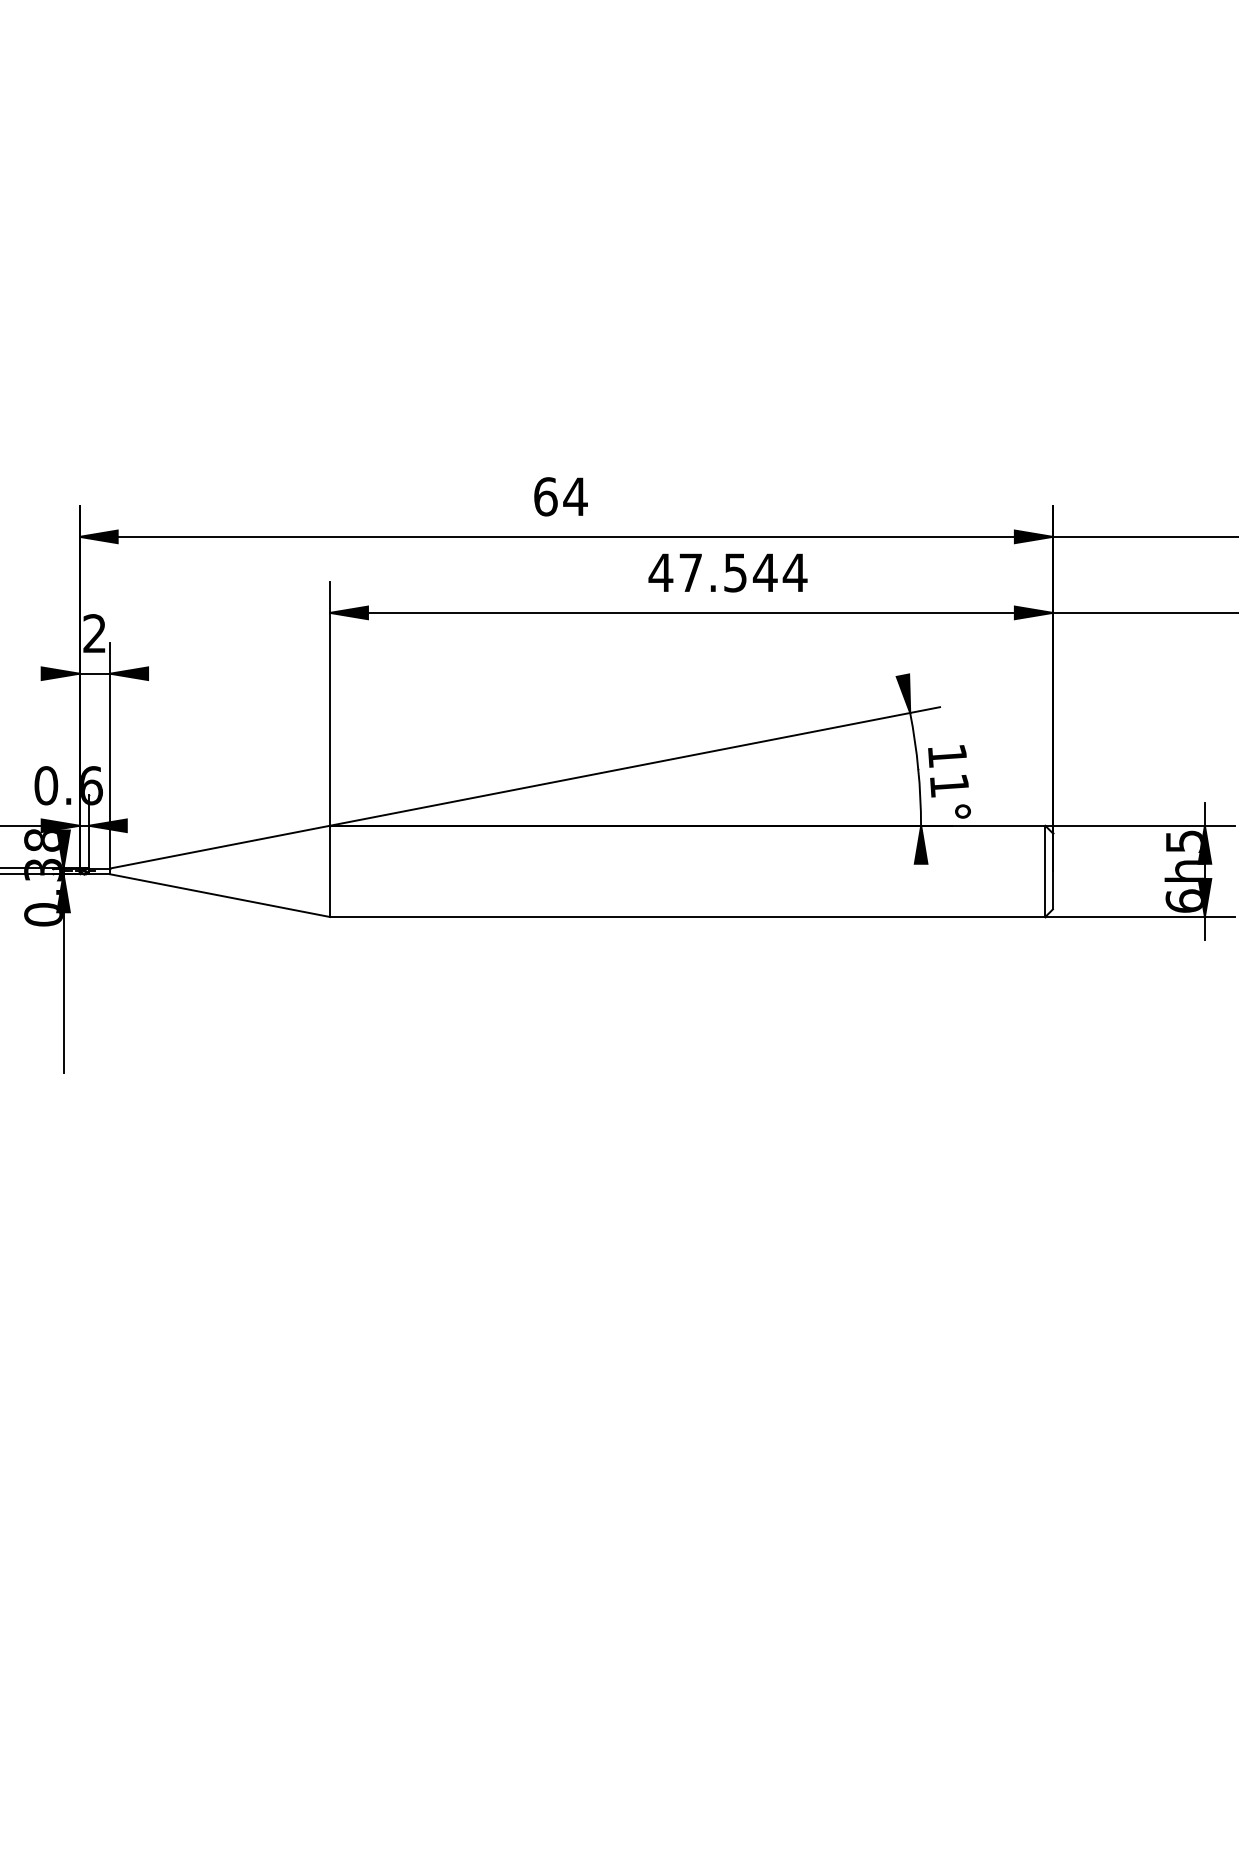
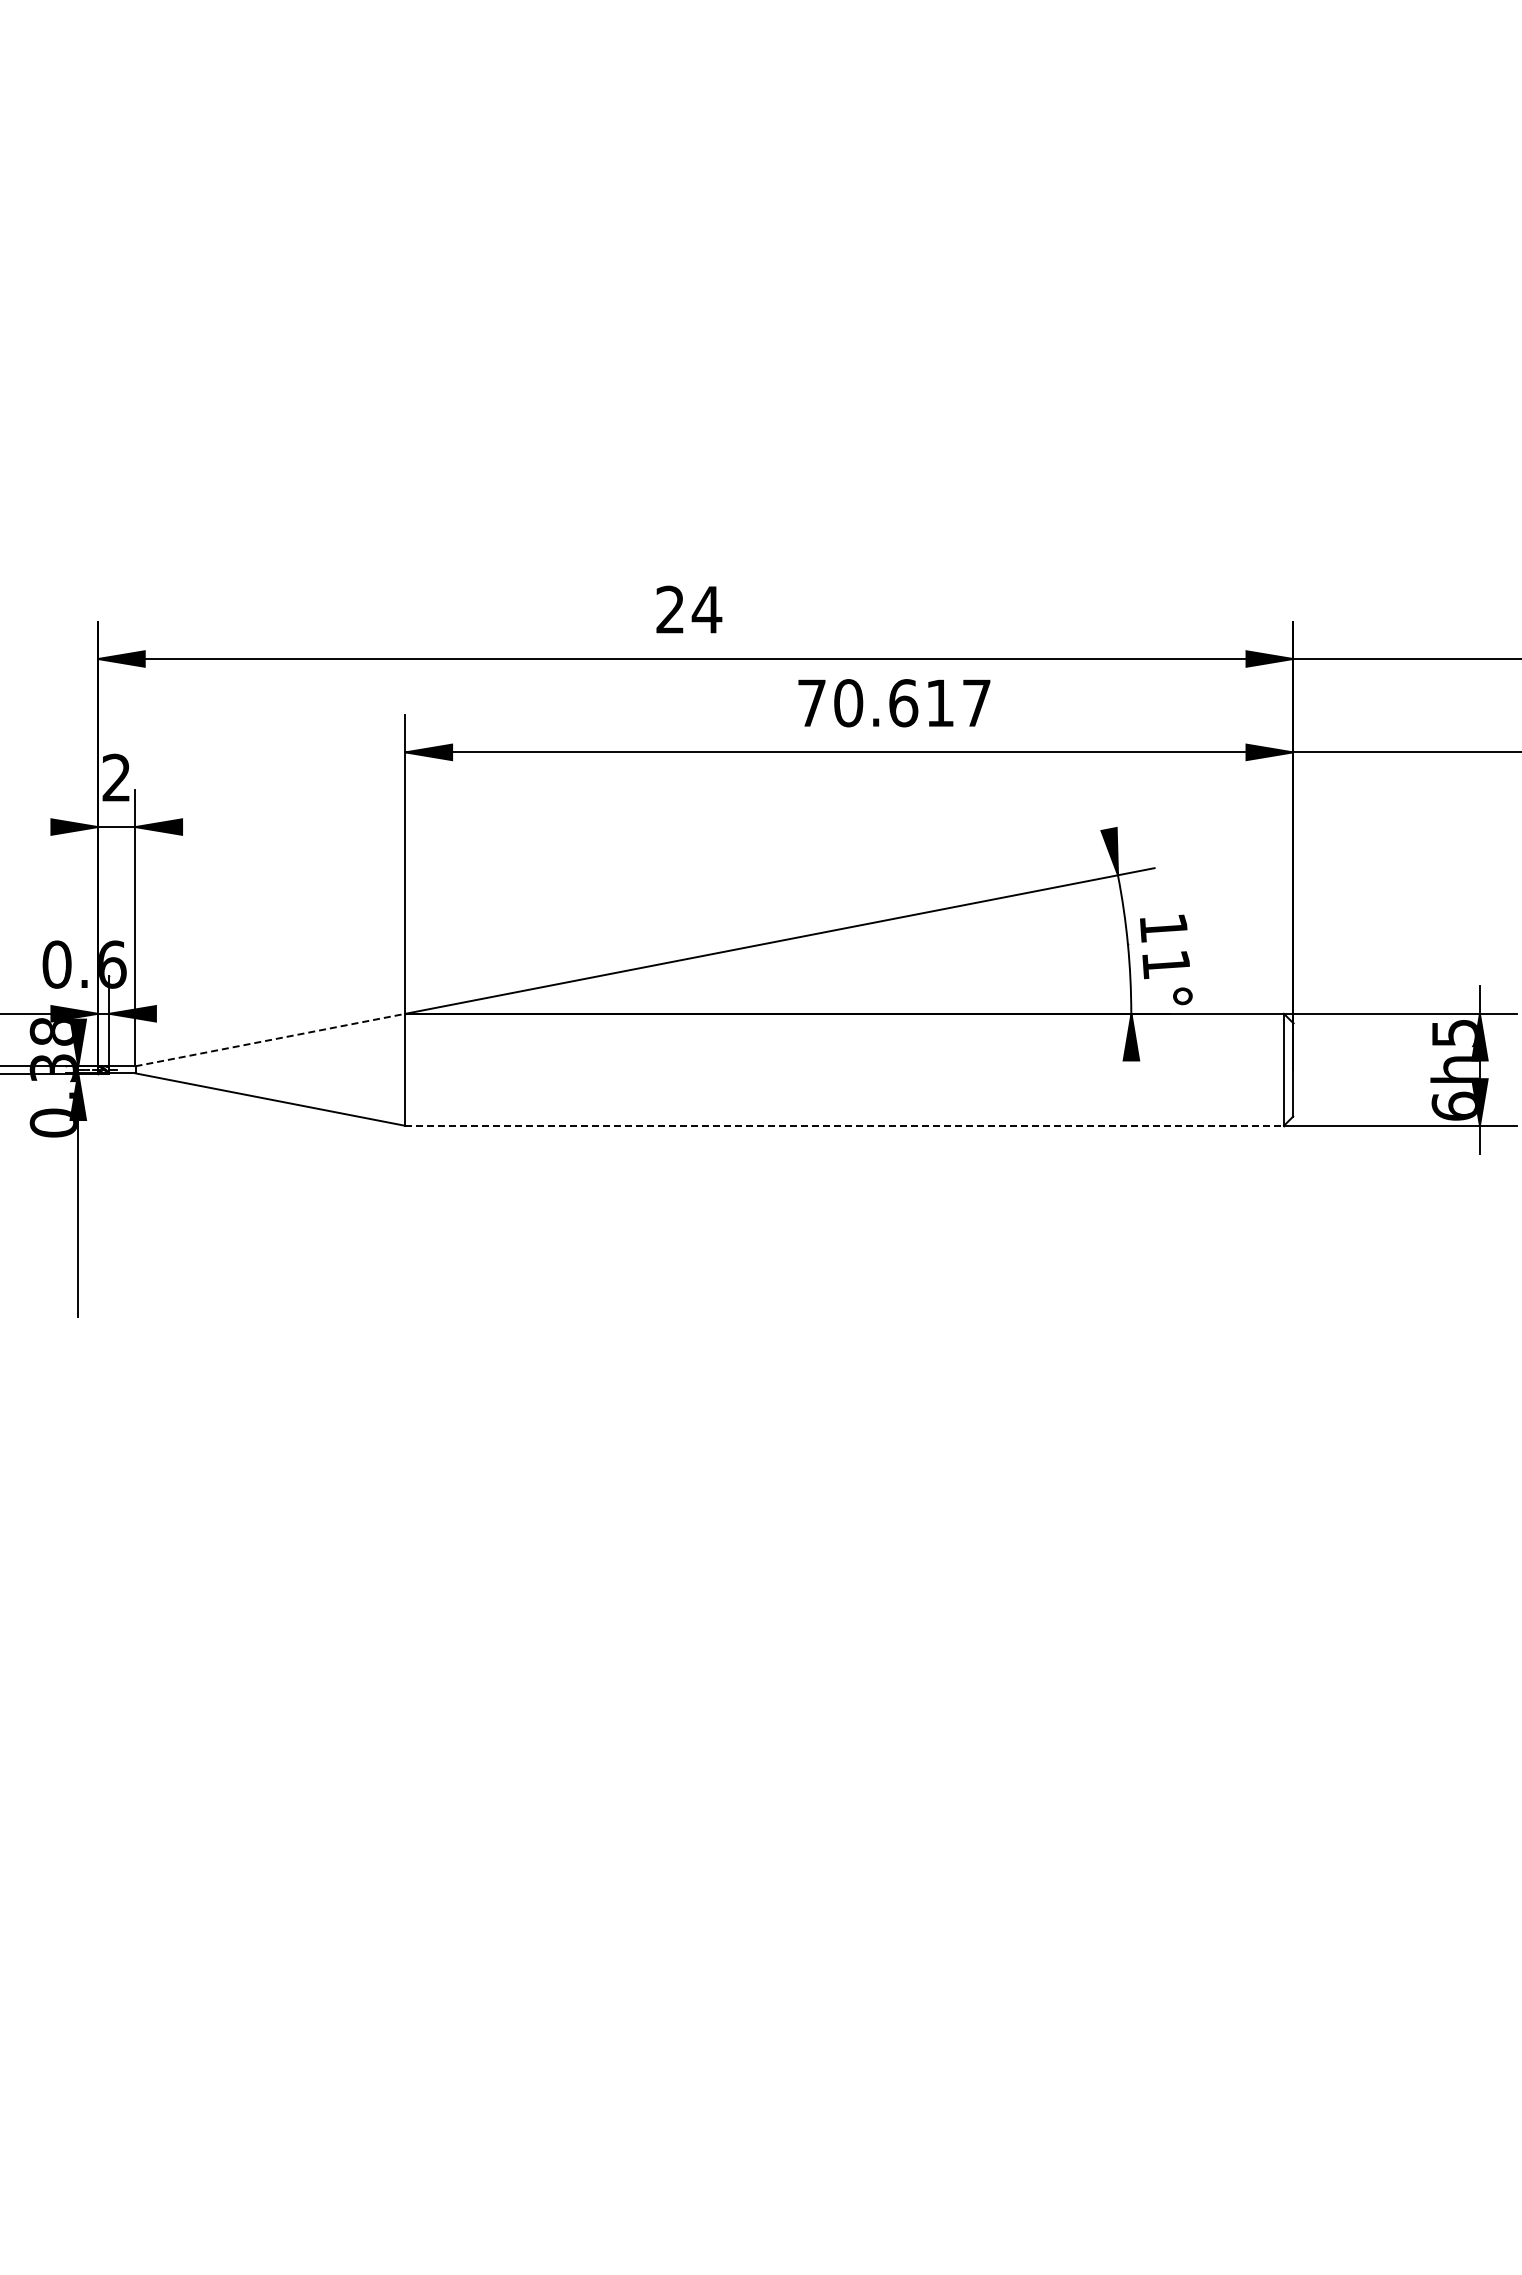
text: (545, 496) -> (670, 609), 64 -> 24
text: (727, 573) -> (893, 703), 47.544 -> 70.617
line: (220, 846) -> (270, 1039), solid -> dashed
line: (688, 916) -> (845, 1125), solid -> dashed

